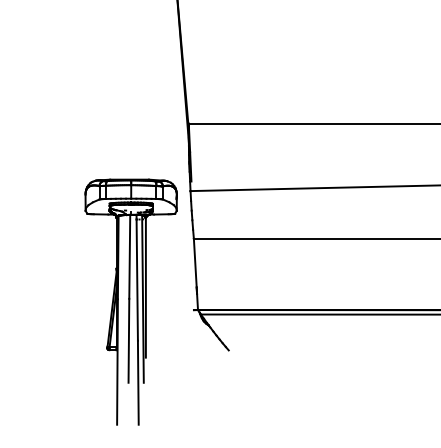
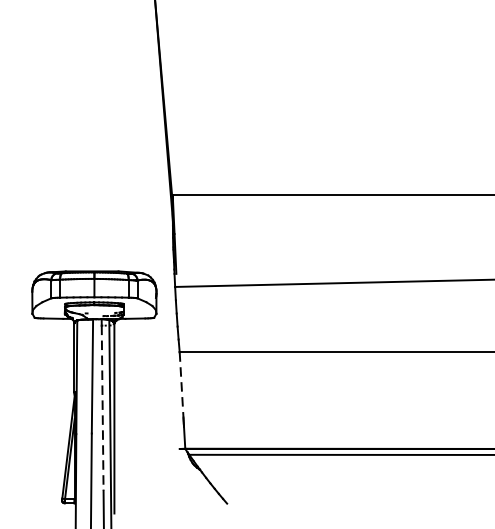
line: (195, 263) -> (181, 385), solid -> dashed
line: (137, 280) -> (102, 408), solid -> dashed

